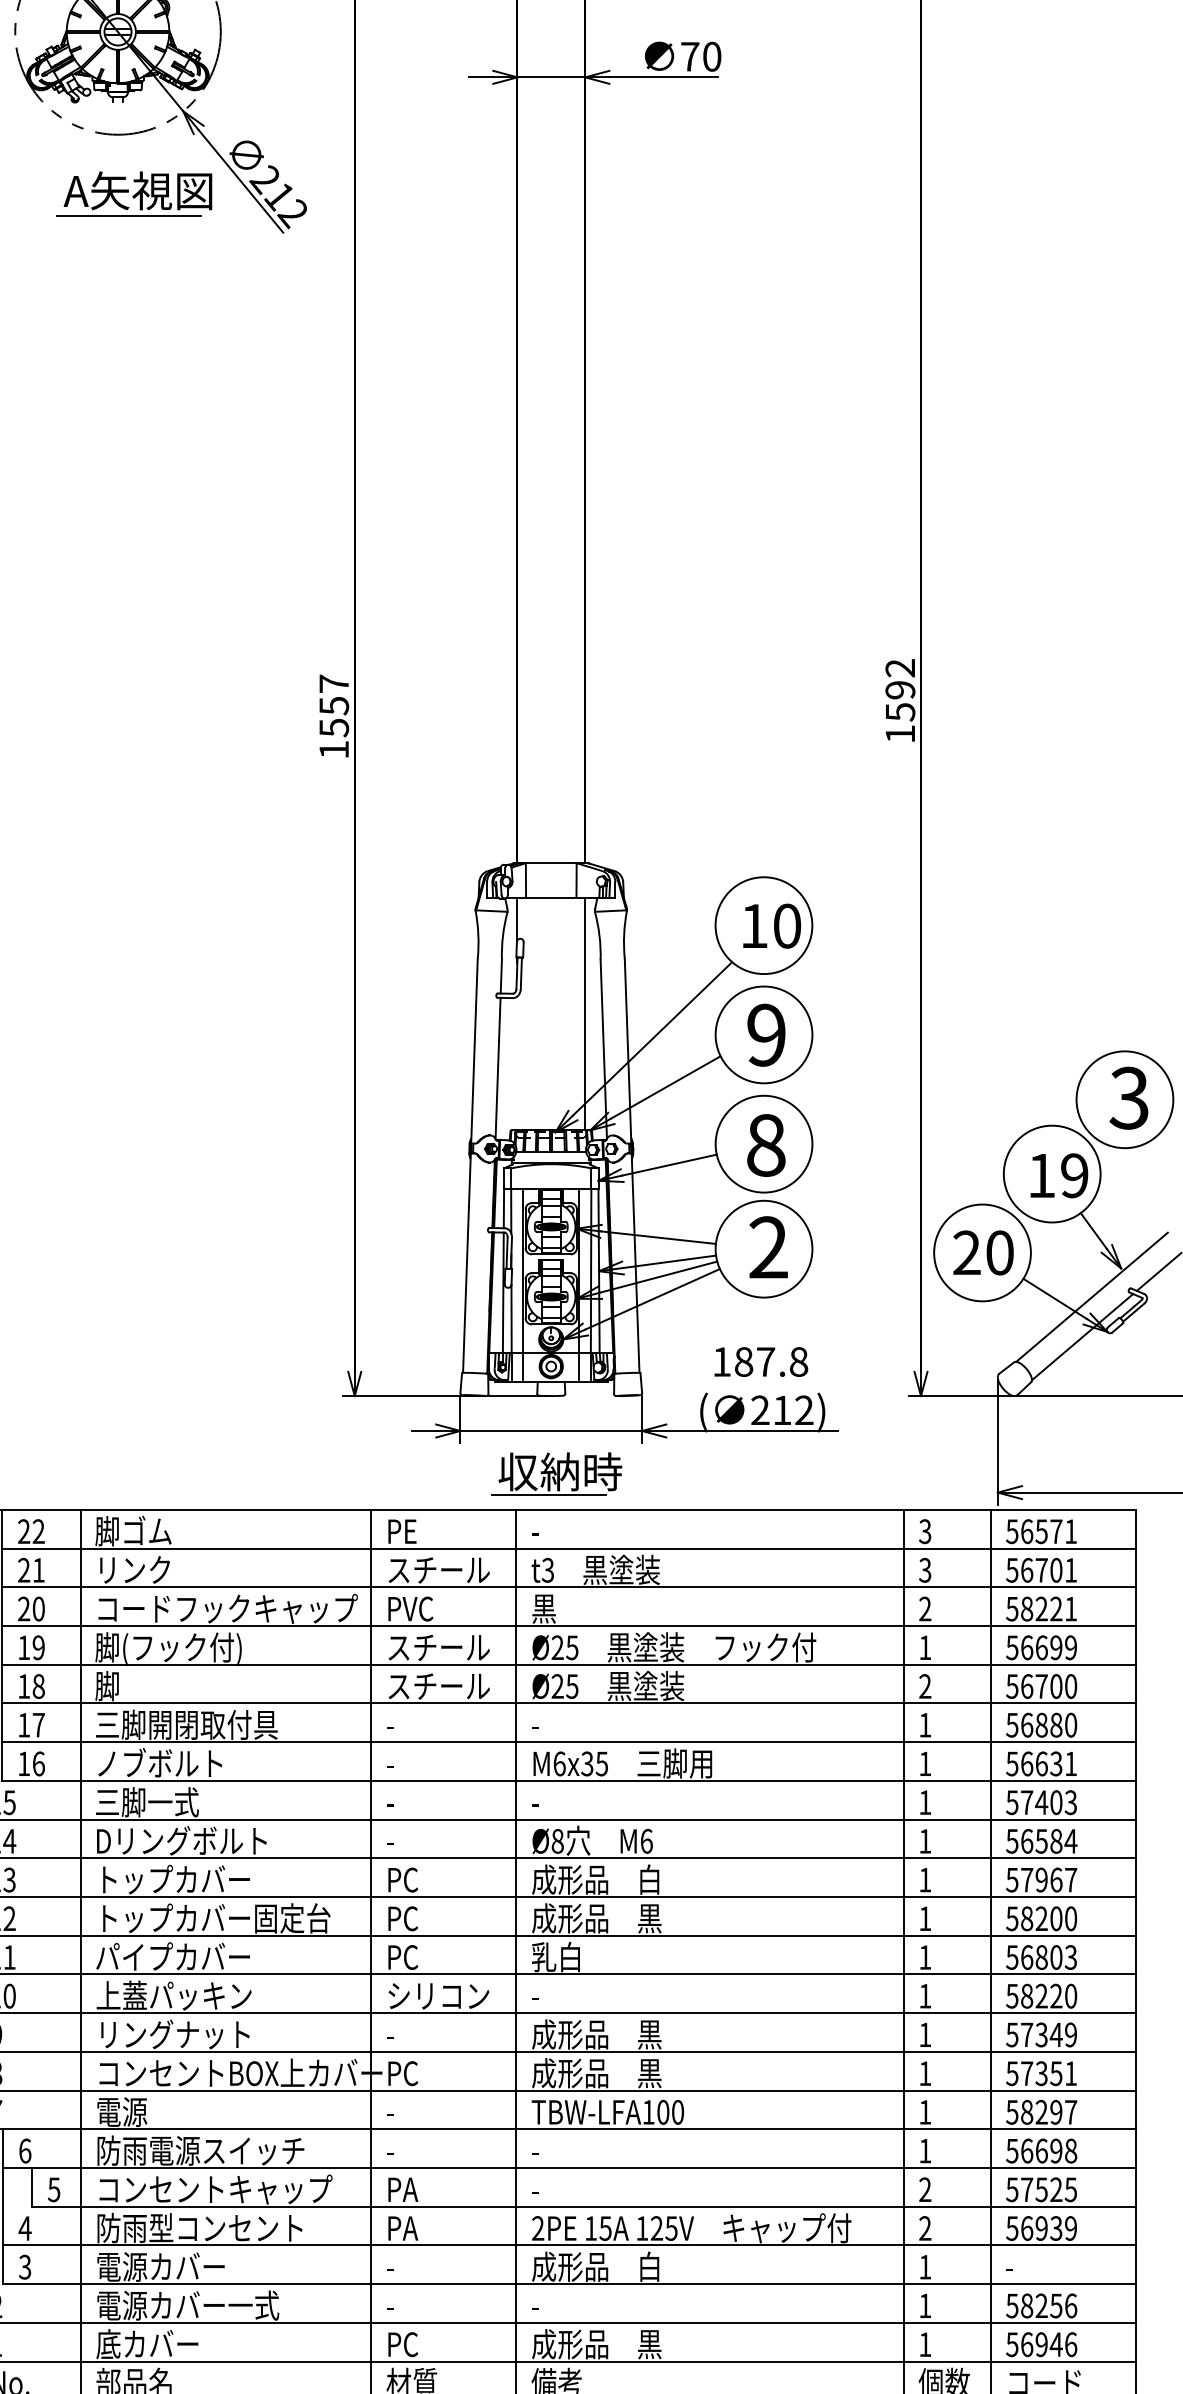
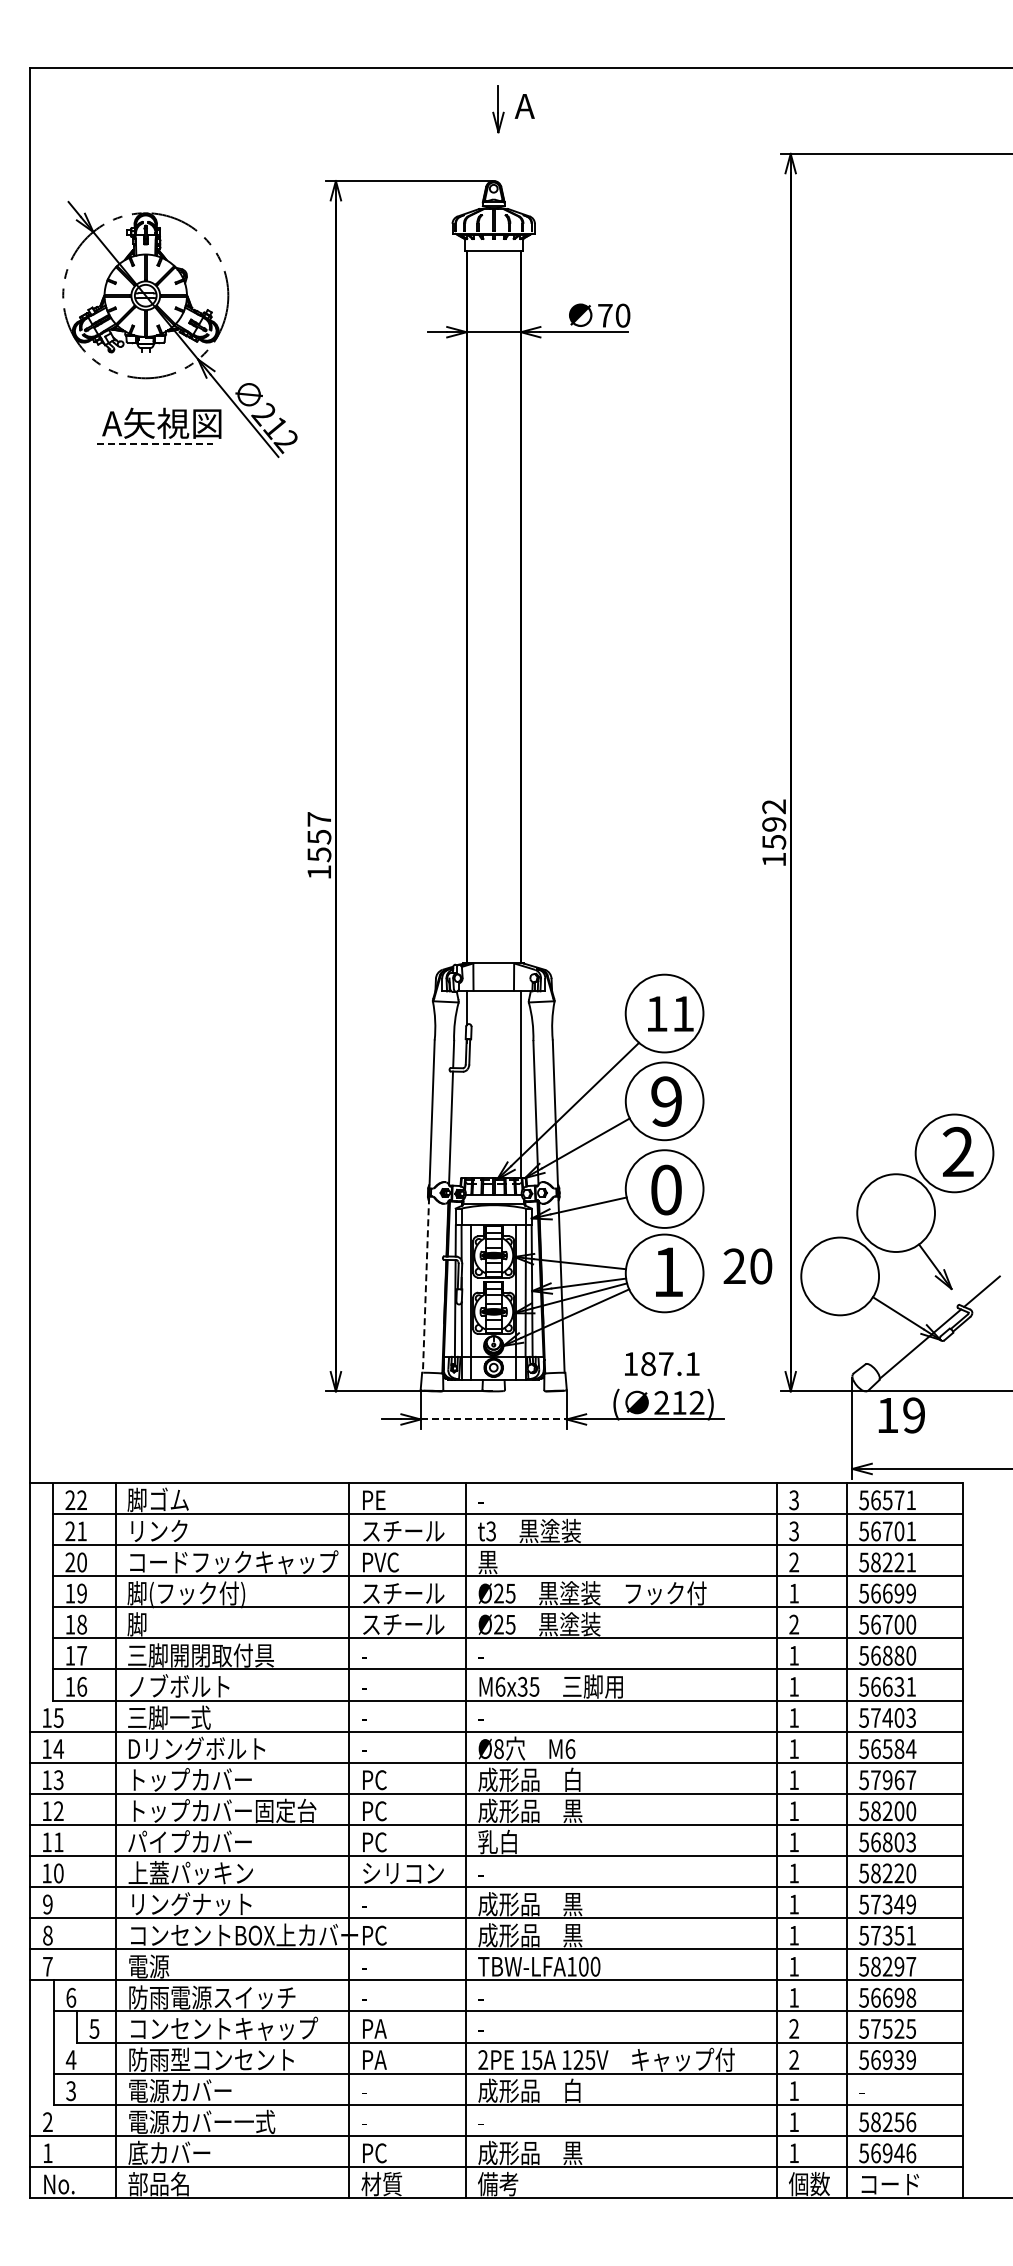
line: (128, 215) -> (154, 443), solid -> dashed
text: (787, 926) -> (683, 1014), 10 -> 11
text: (1128, 1098) -> (957, 1152), 3 -> 2
text: (766, 1144) -> (666, 1189), 8 -> 0
text: (1058, 1175) -> (901, 1415), moved
text: (768, 1246) -> (668, 1271), 2 -> 1
text: (982, 1253) -> (747, 1266), moved
line: (467, 1264) -> (426, 1285), solid -> dashed
line: (1092, 1296) -> (928, 1311), removed
text: (798, 1362) -> (692, 1364), 187.8 -> 187.1
line: (550, 1431) -> (493, 1419), solid -> dashed
part: (557, 1473) -> (498, 1453), removed

